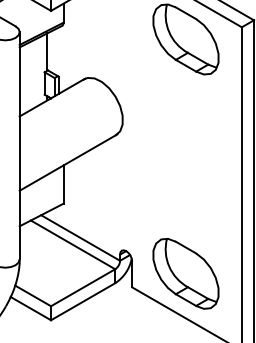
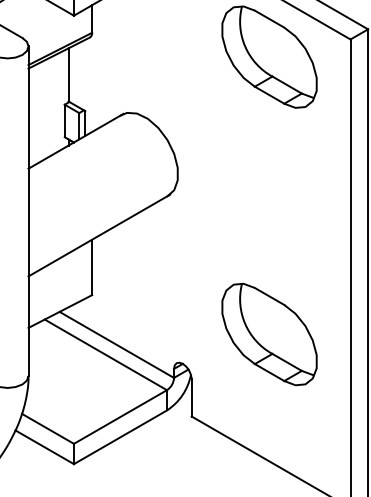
part: (185, 273) -> (268, 334), moved

